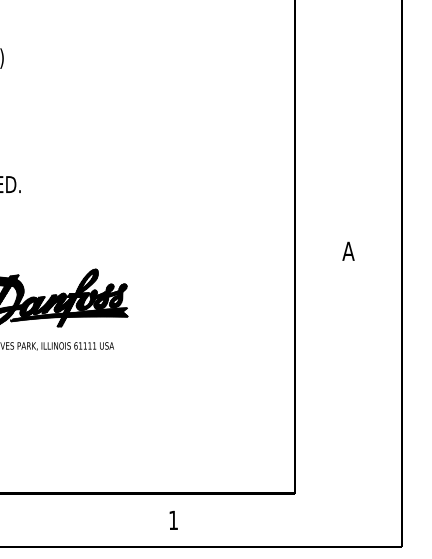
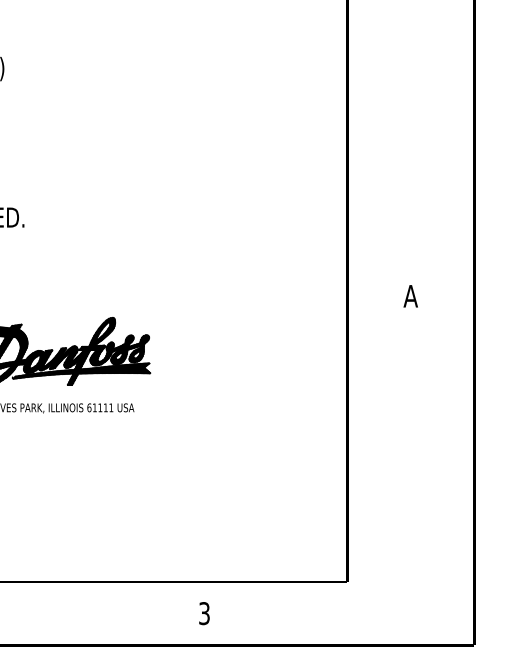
text: (173, 520) -> (204, 613), 1 -> 3

